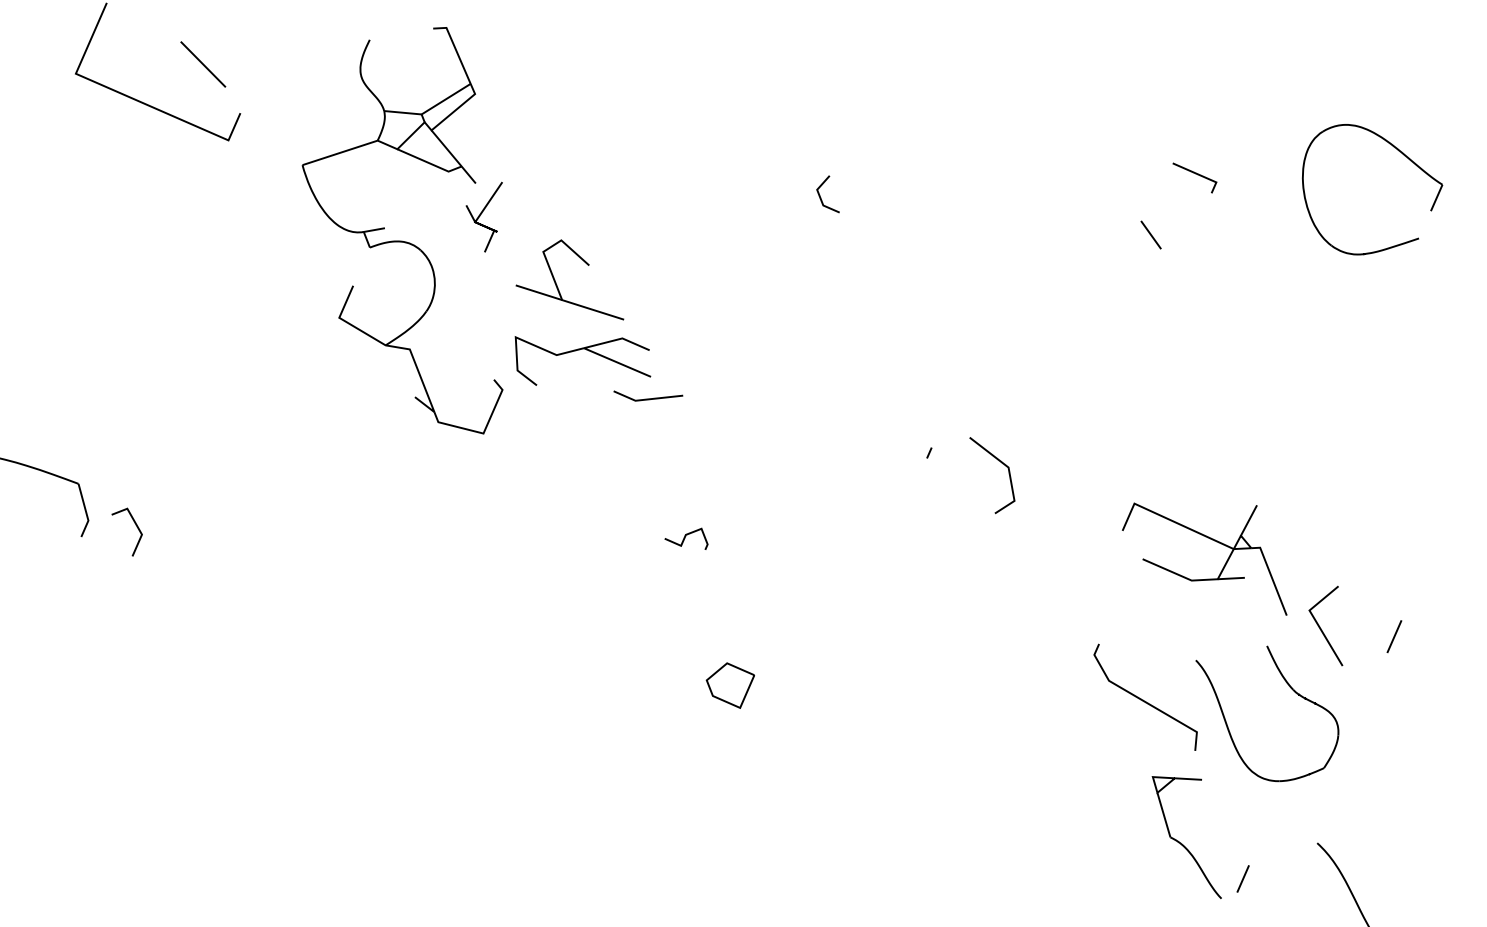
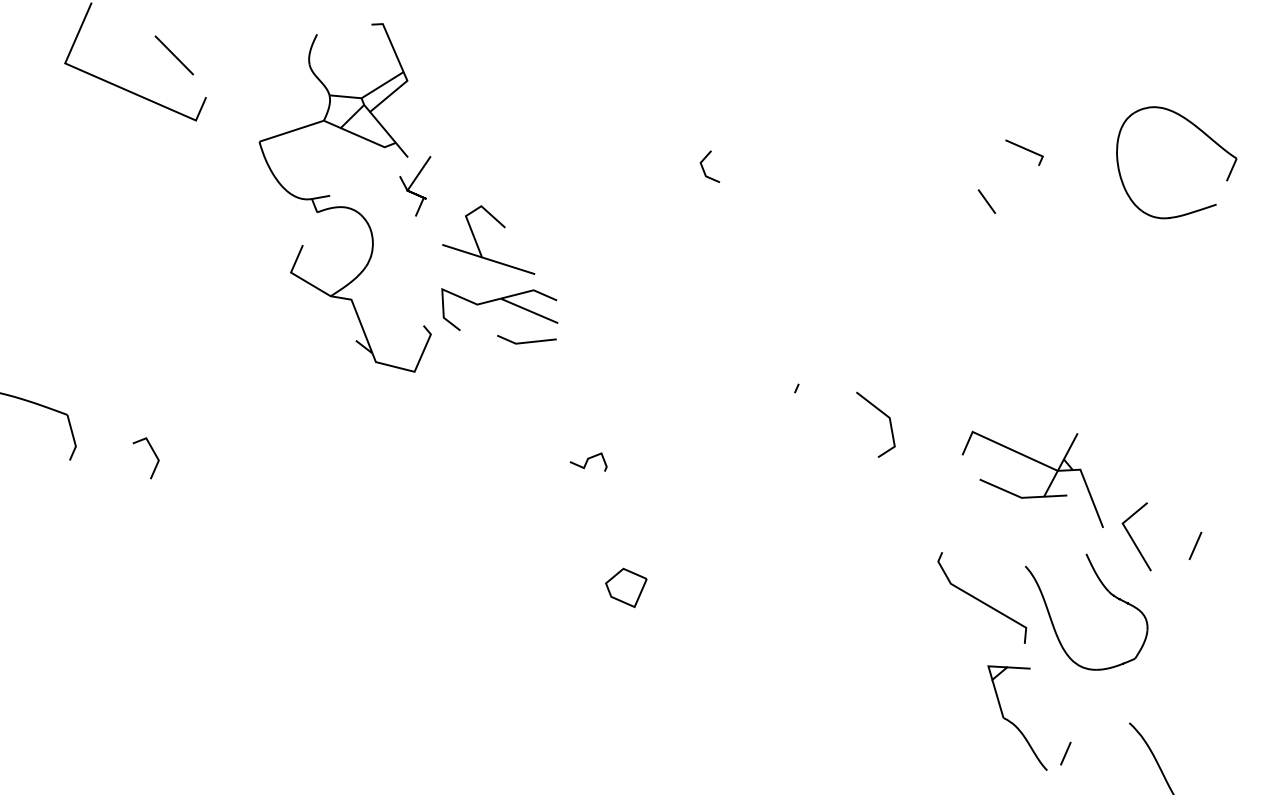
line: (647, 398) -> (526, 341), moved
line: (1002, 464) -> (884, 415), moved
line: (135, 526) -> (153, 453), moved

